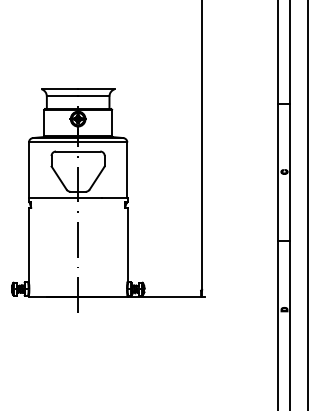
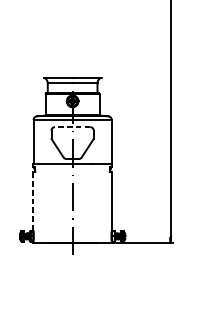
line: (77, 151) -> (72, 127), solid -> dashed
line: (28, 244) -> (33, 200), solid -> dashed

